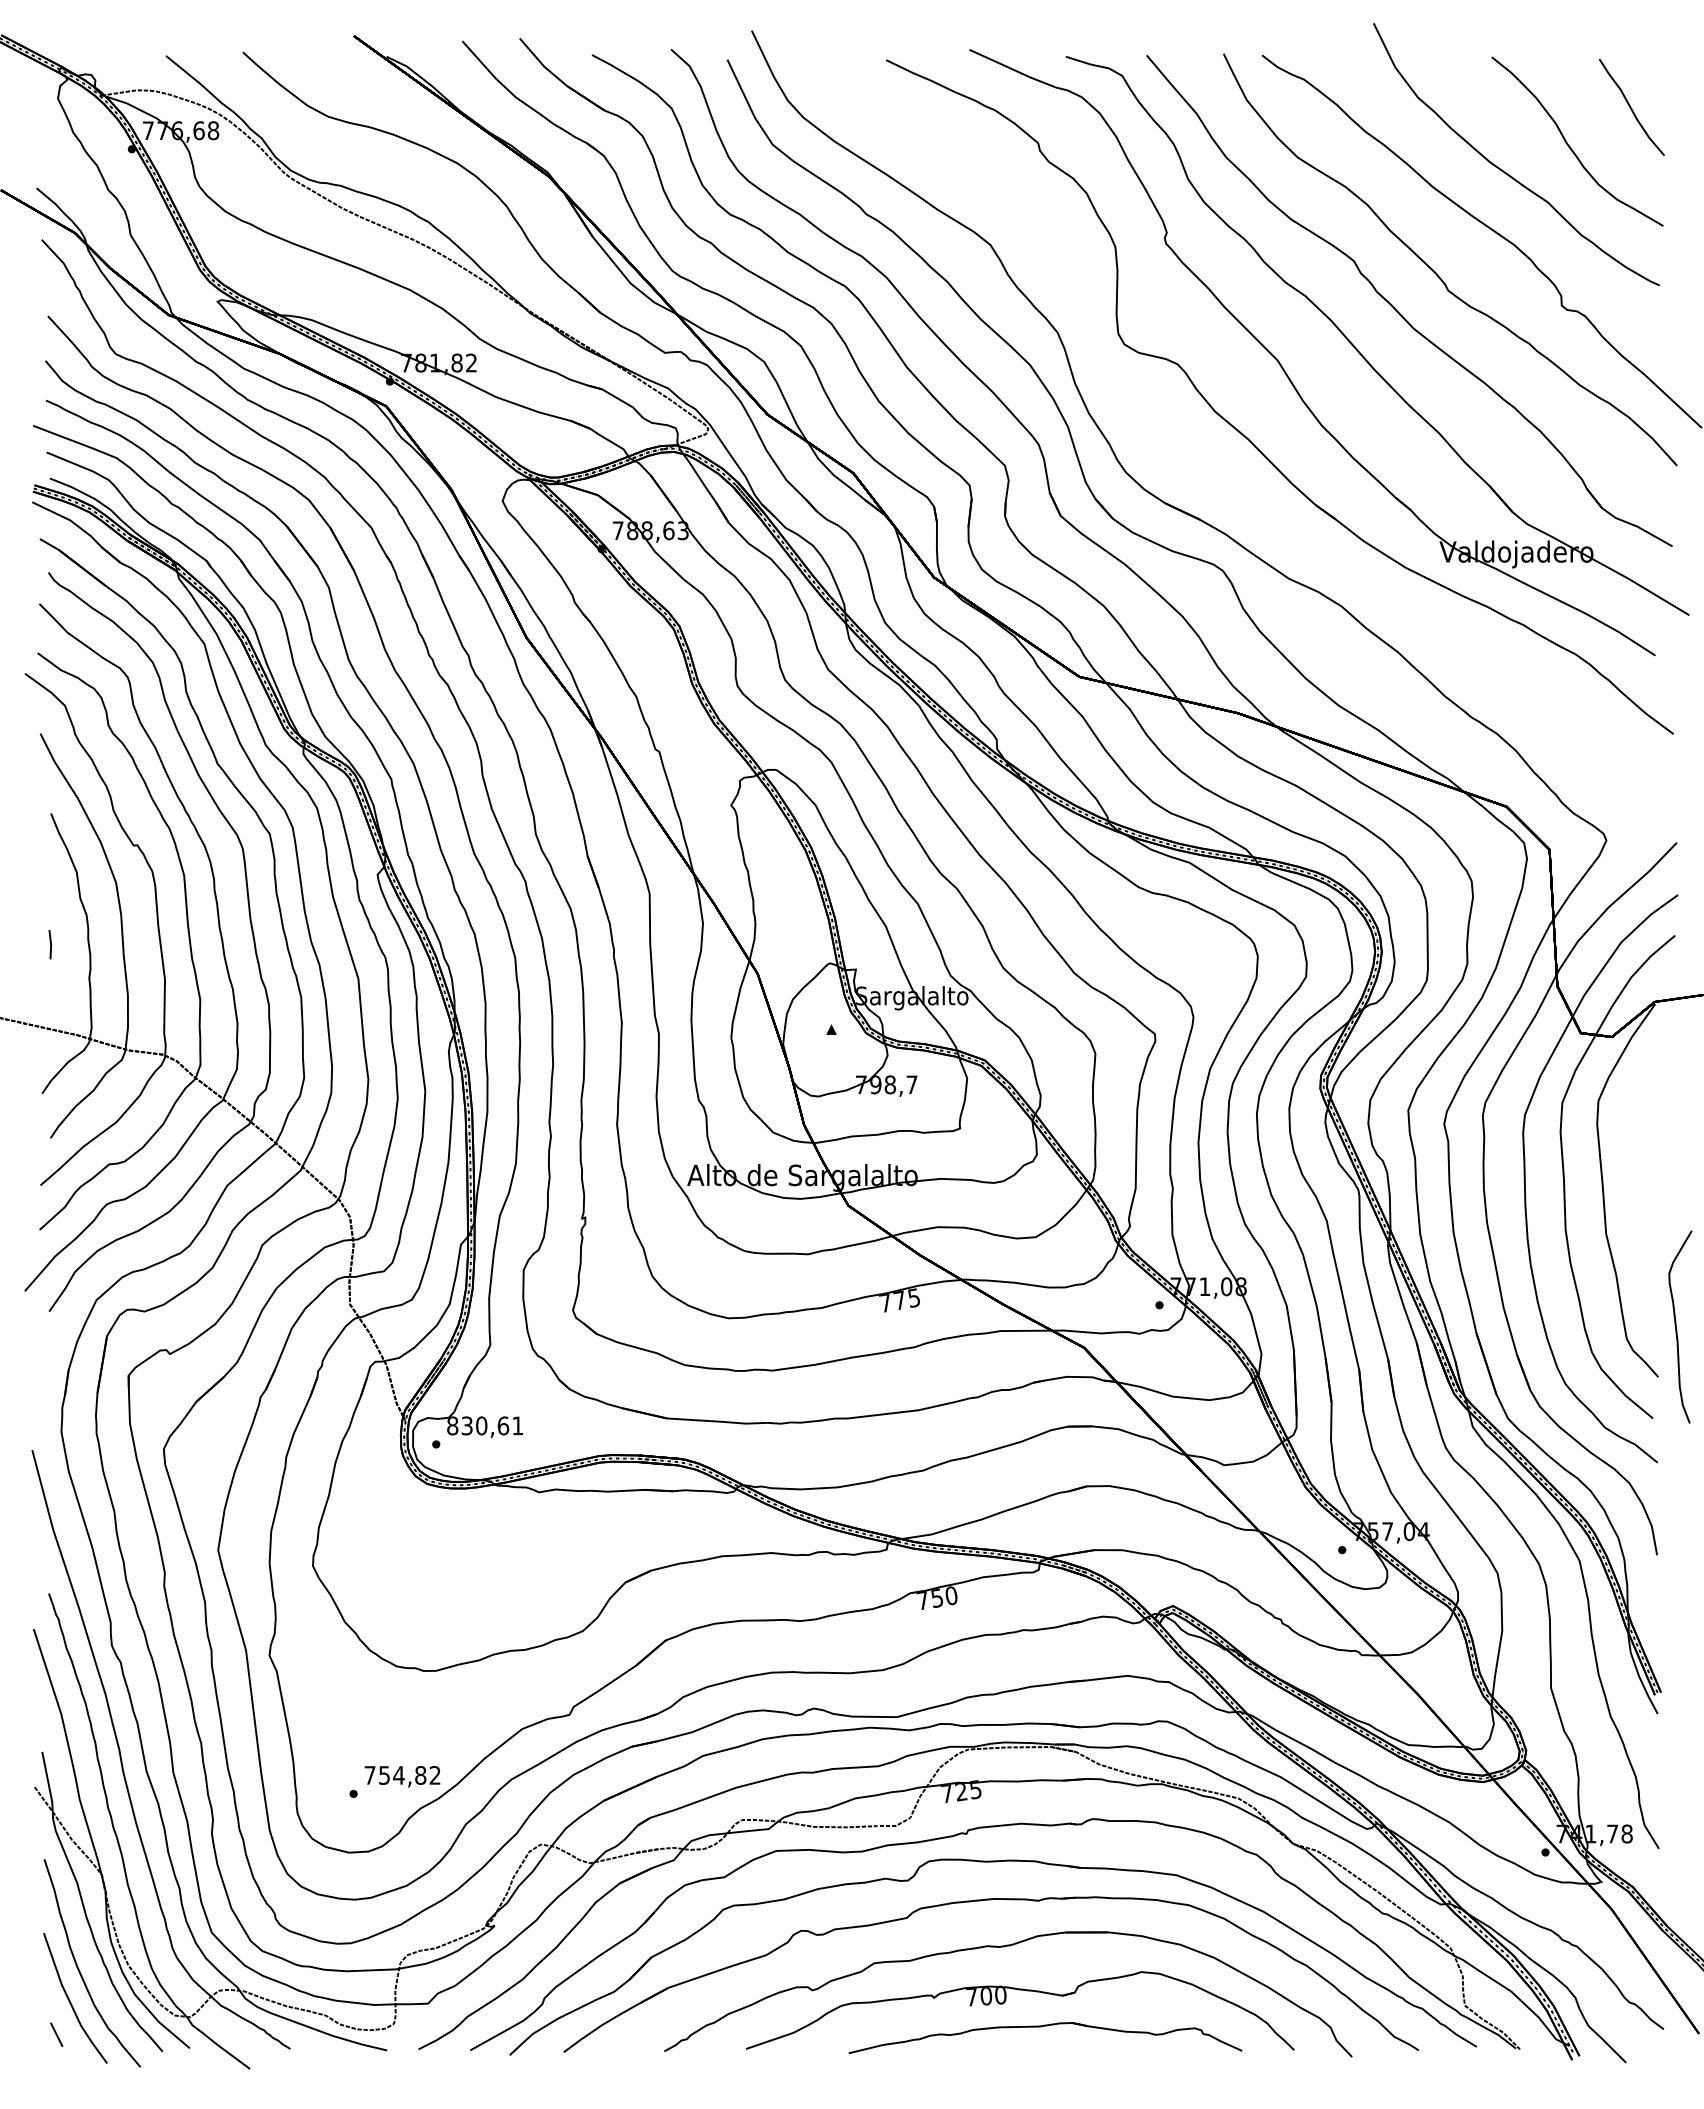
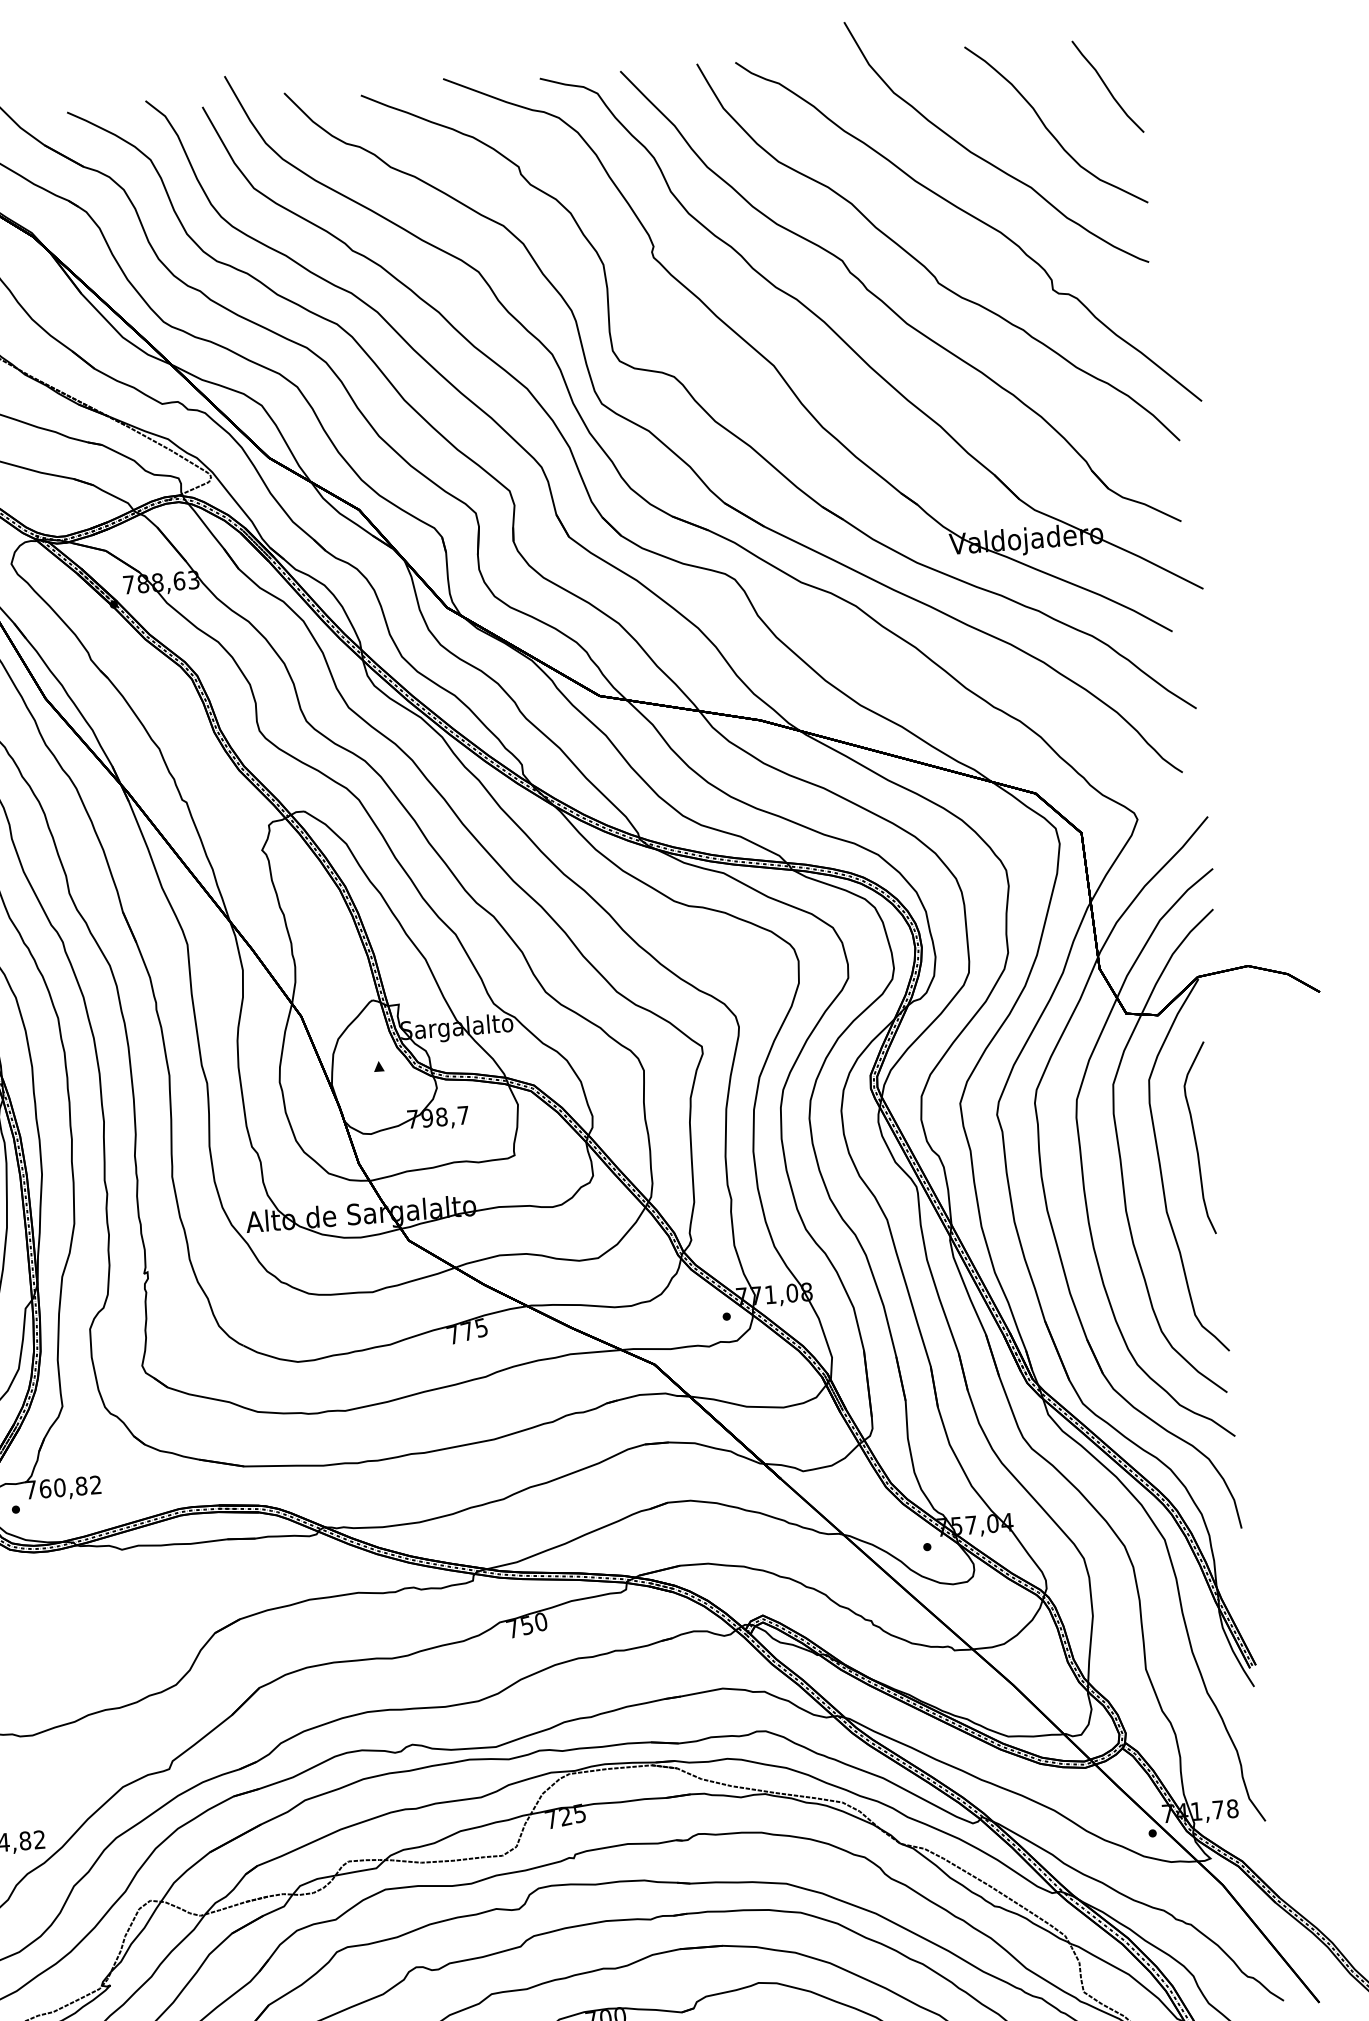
part: (1188, 455) -> (691, 467), added
curve: (1676, 1326) -> (1195, 1138), moved
text: (485, 1425) -> (63, 1487), 830,61 -> 760,82

